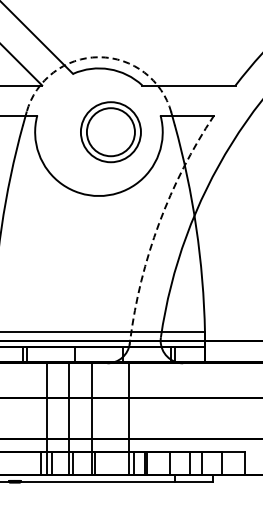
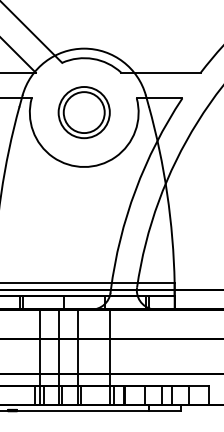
arc: (98, 57) -> (83, 48), dashed -> solid
part: (110, 132) -> (83, 112), moved
arc: (159, 223) -> (135, 190), dashed -> solid

